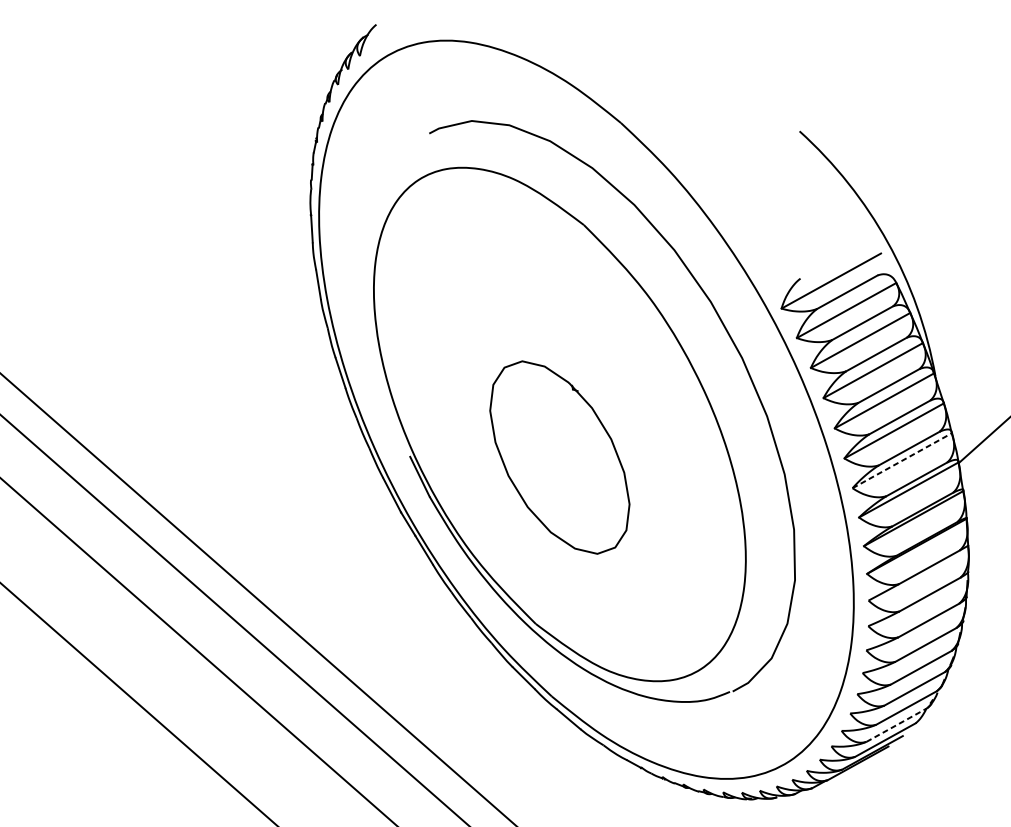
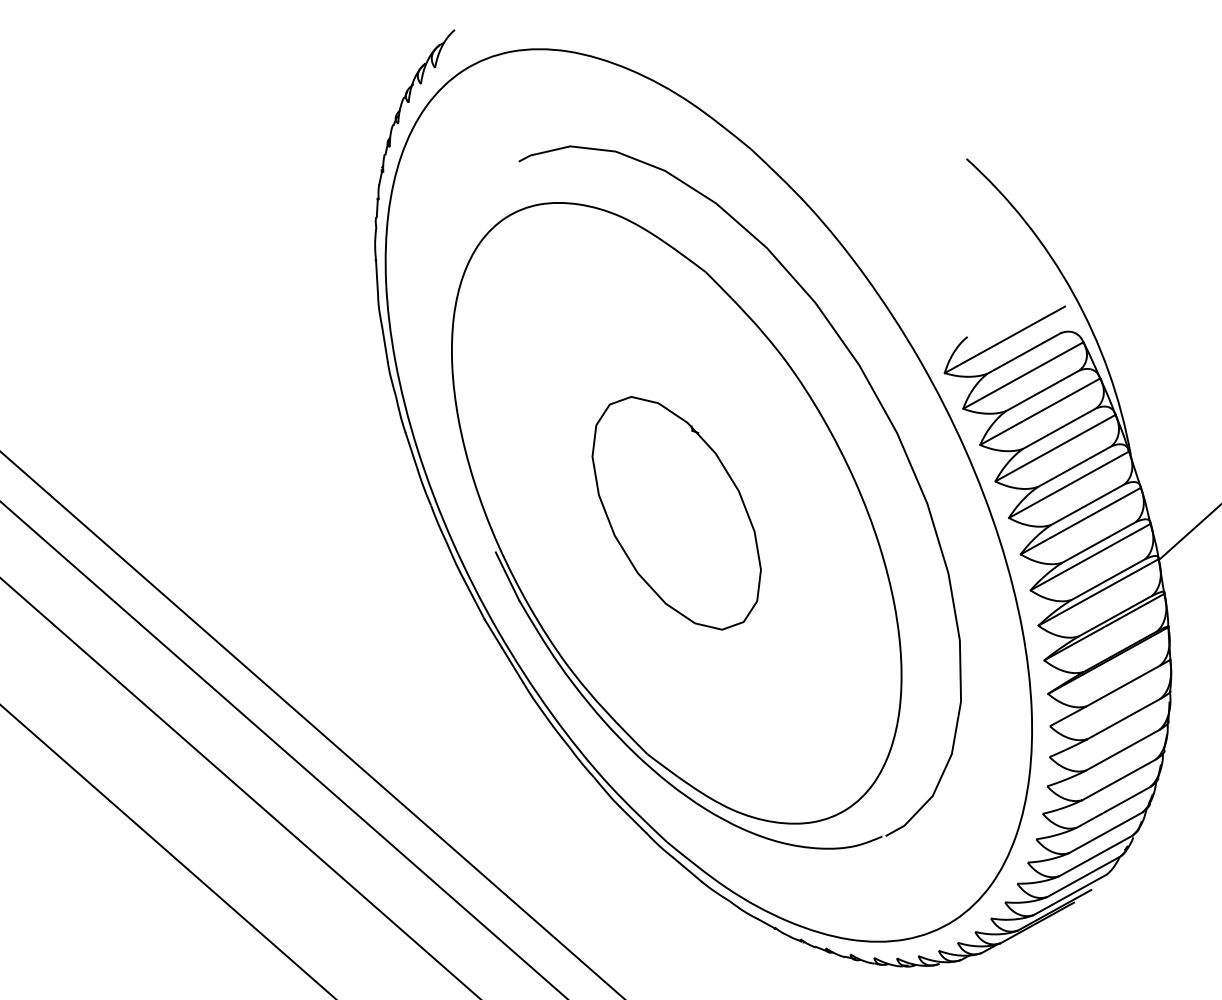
part: (559, 457) -> (676, 513), moved
line: (902, 461) -> (1090, 557), dashed -> solid
line: (897, 724) -> (1084, 876), dashed -> solid

